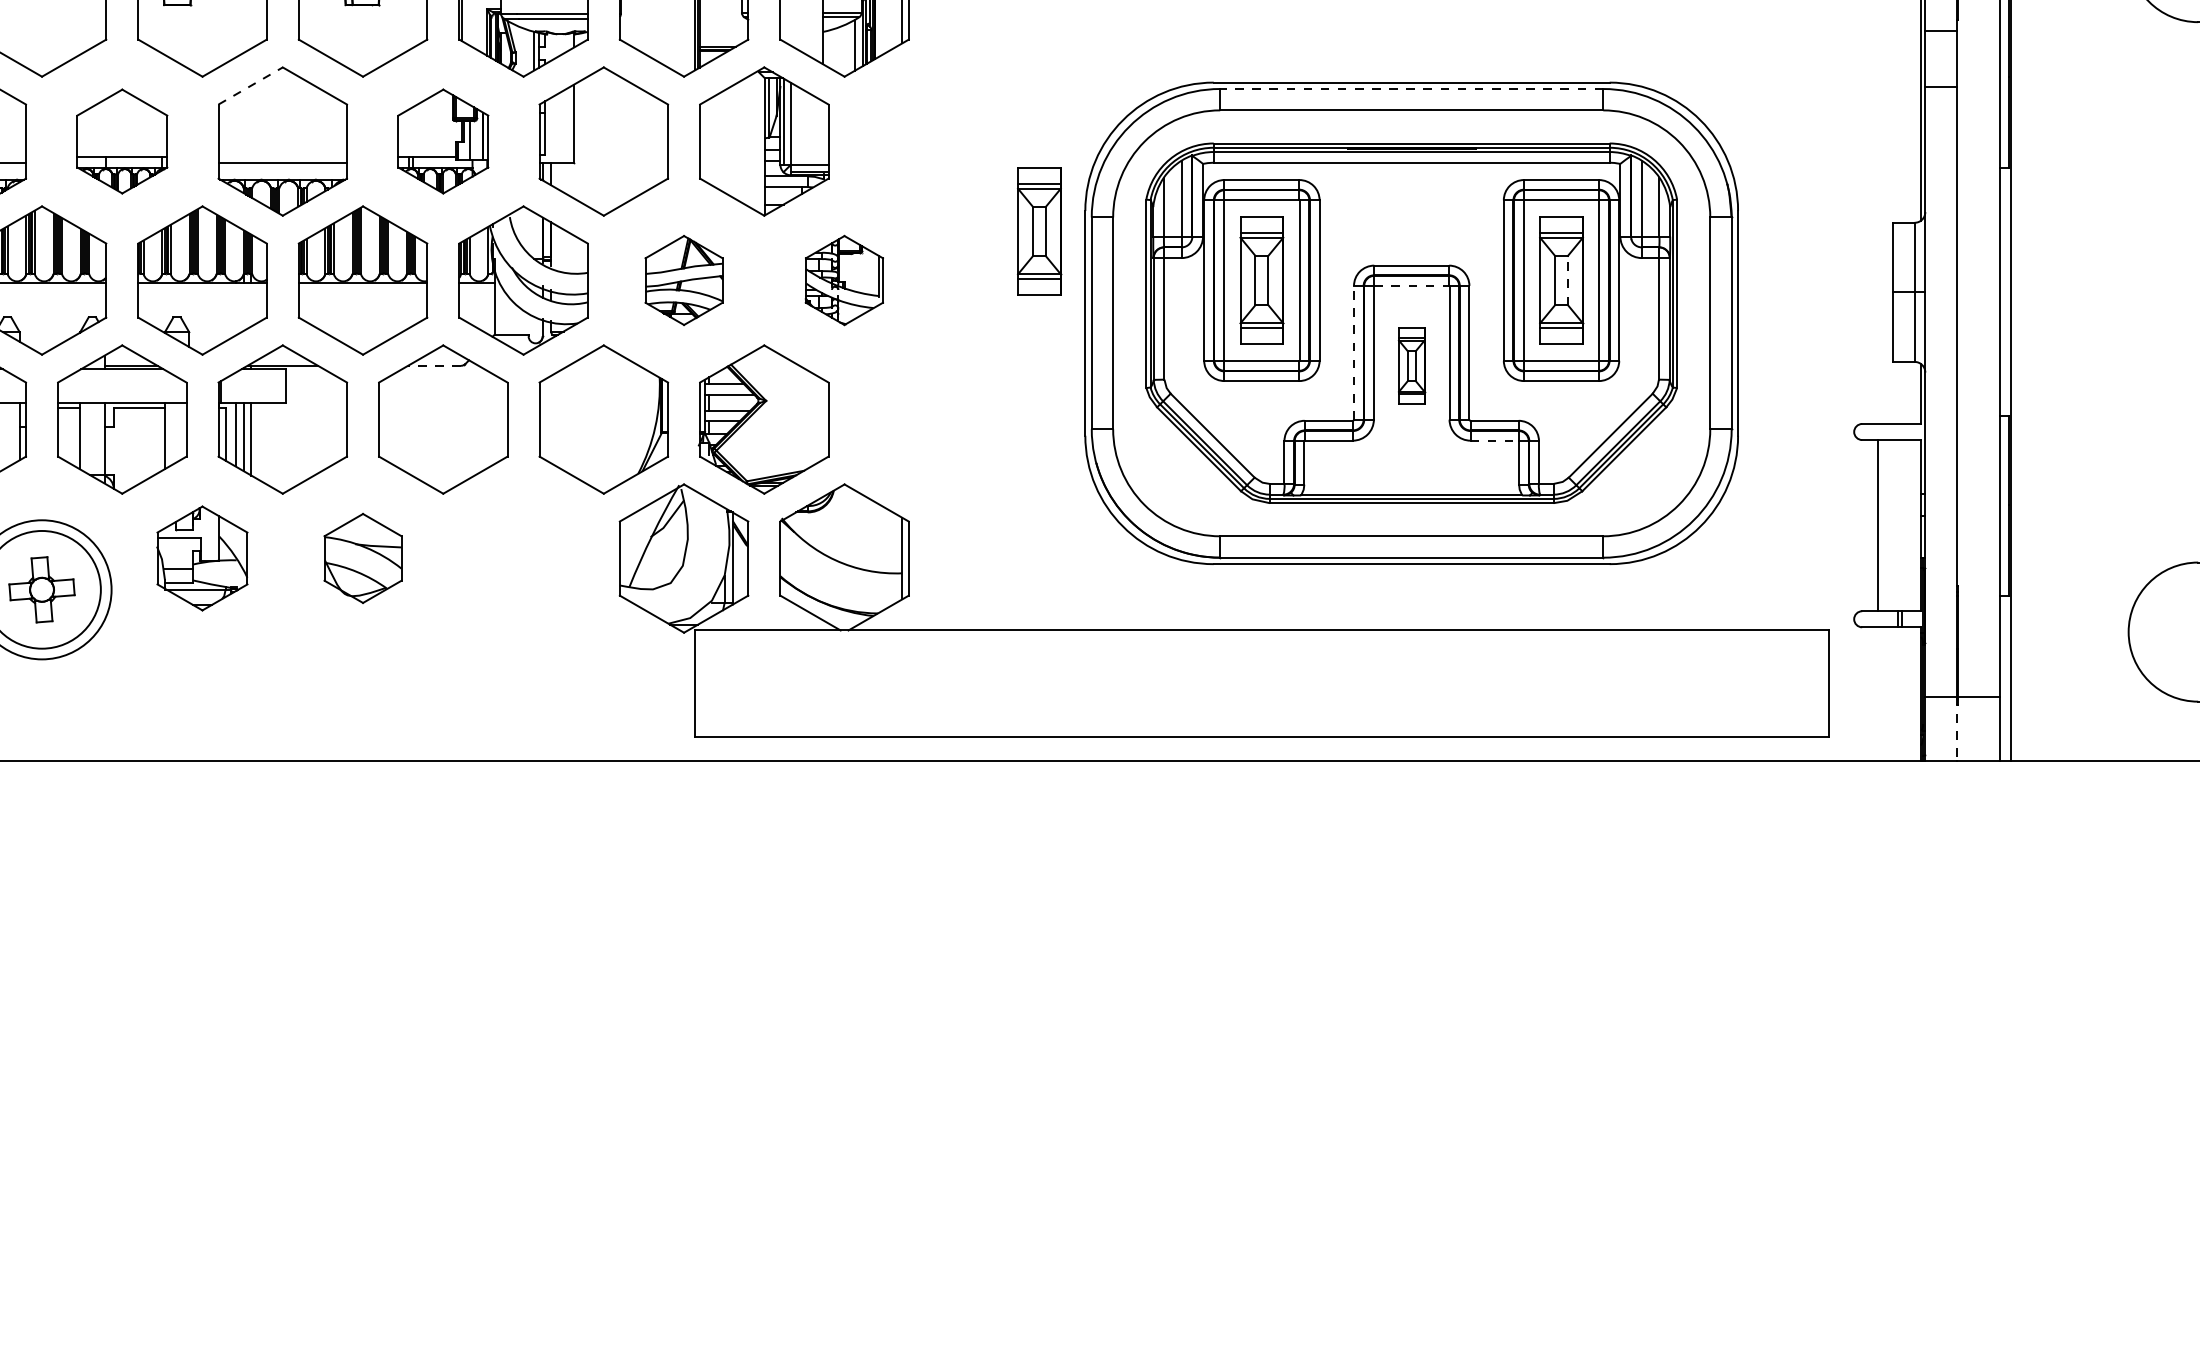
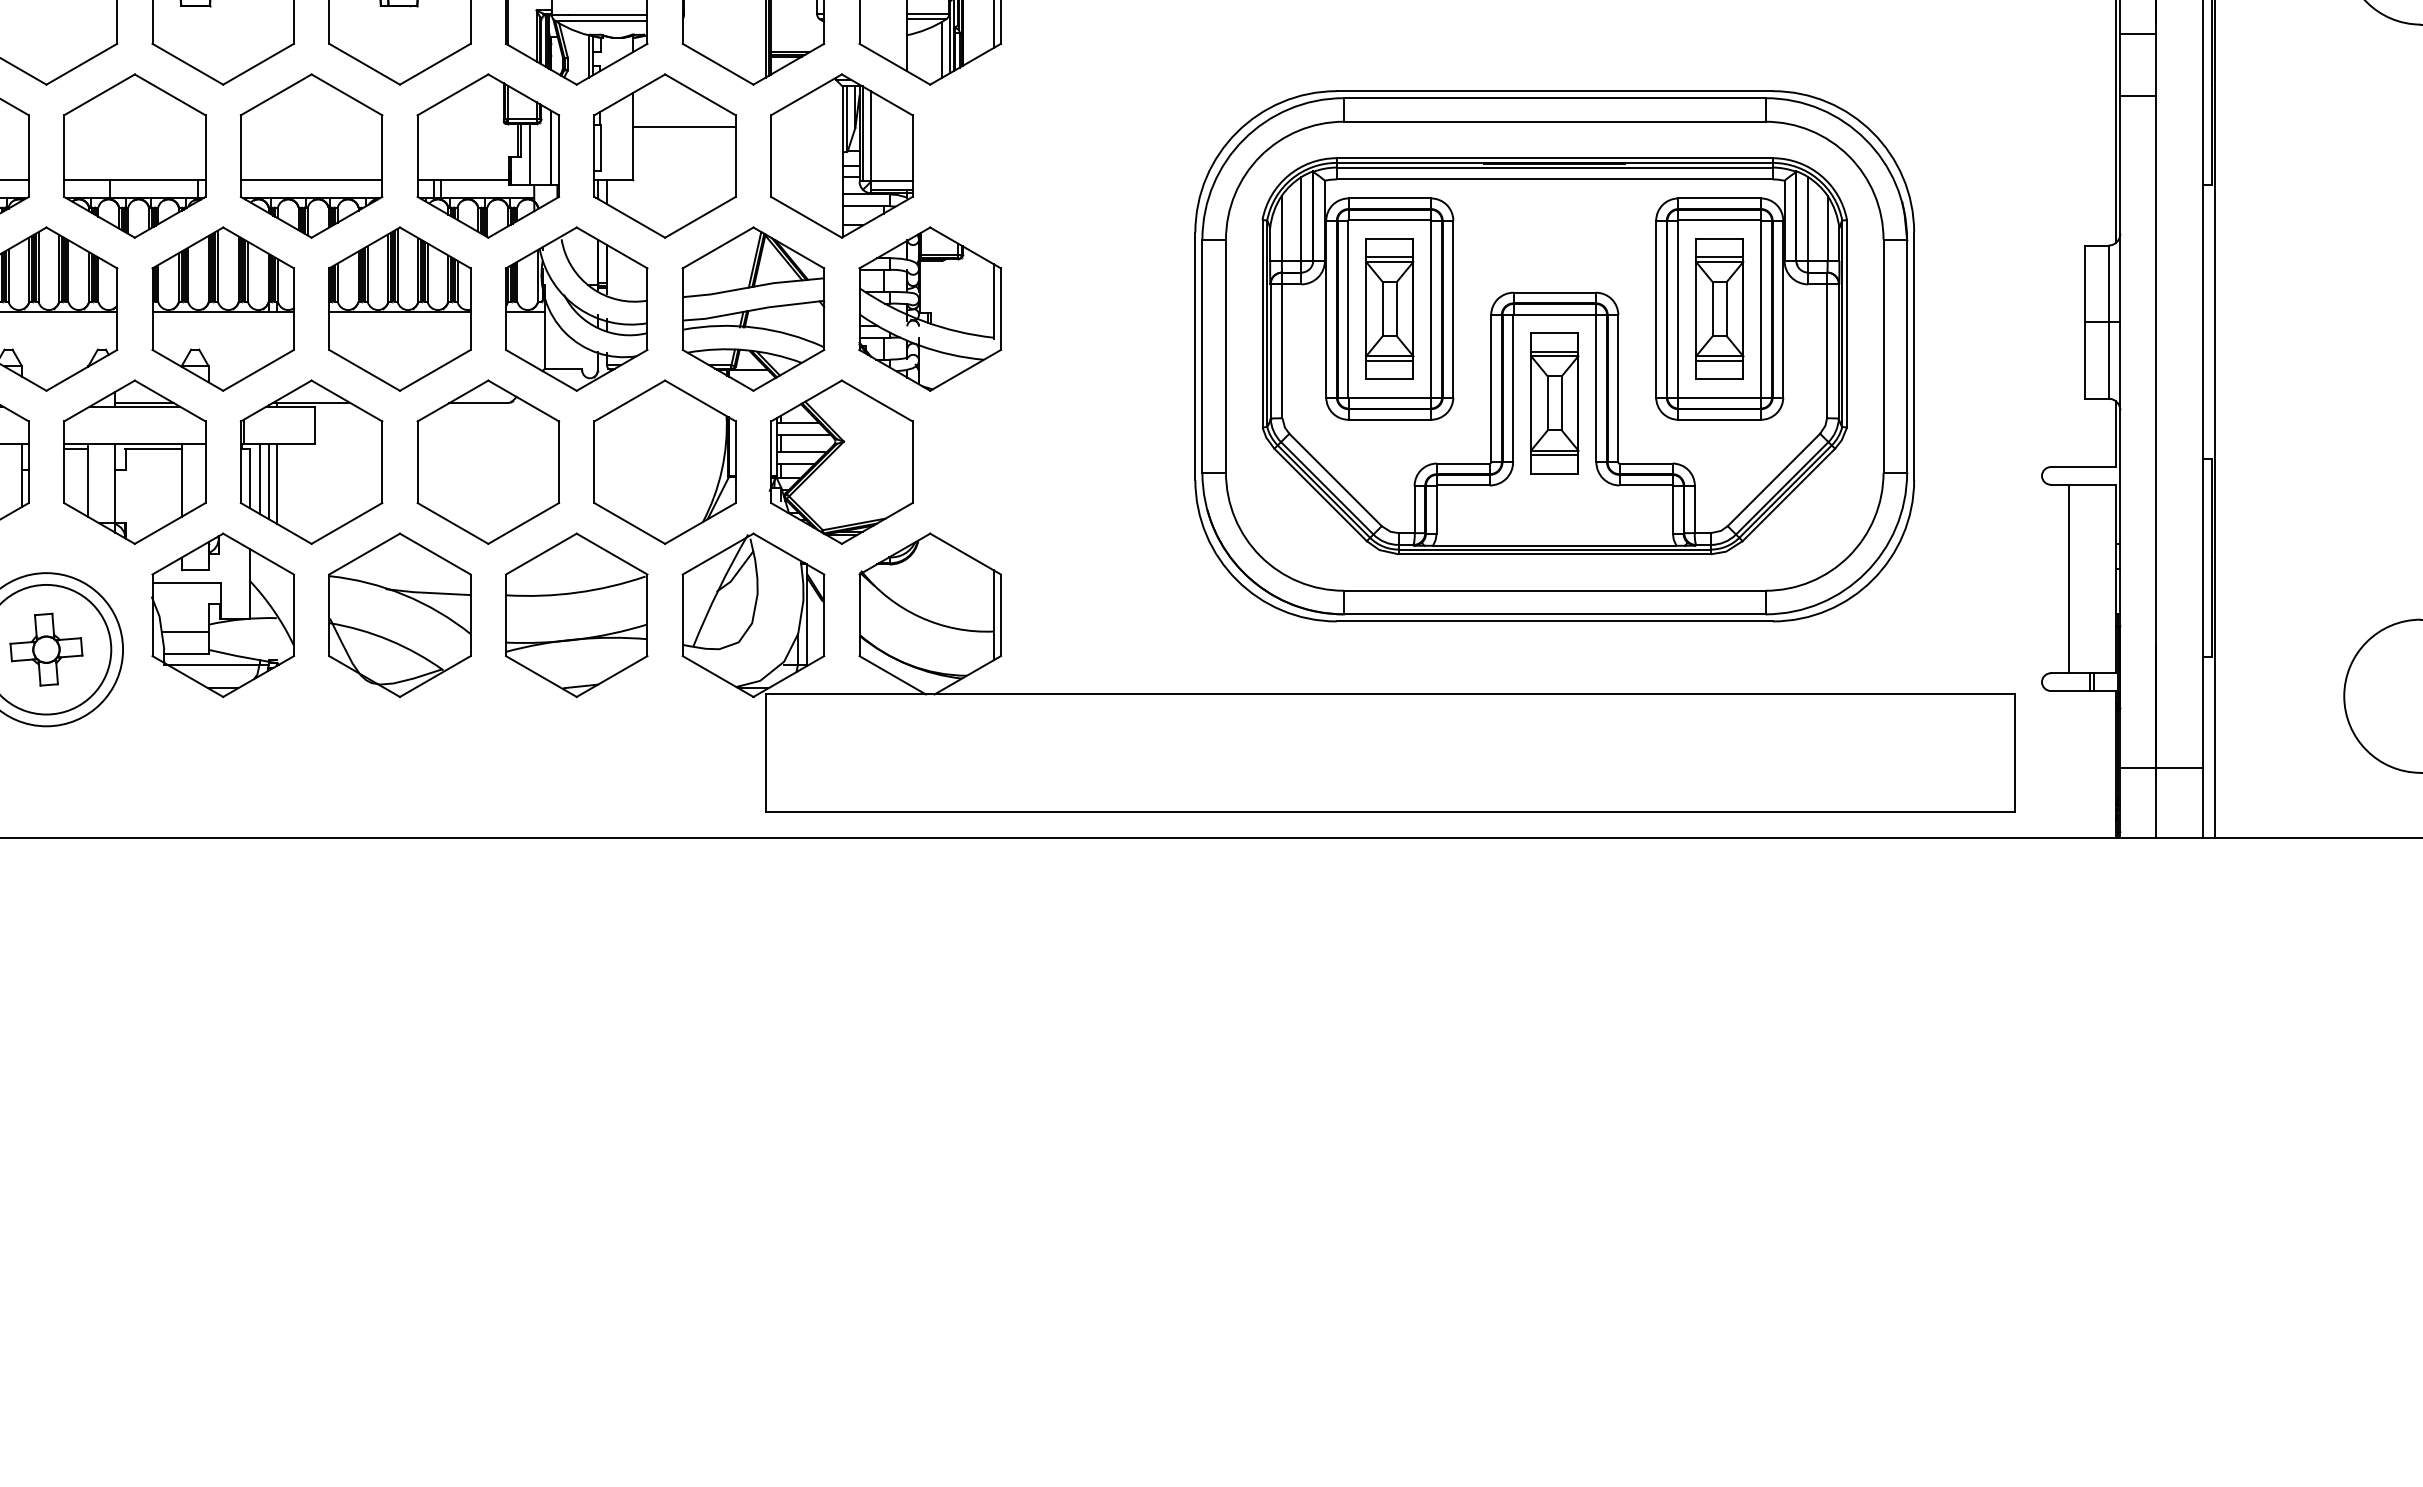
line: (250, 85) -> (276, 94), dashed -> solid
line: (1411, 89) -> (1554, 98), dashed -> solid
line: (620, 115) -> (683, 127), added
part: (121, 141) -> (134, 155), size x1.43
part: (443, 141) -> (488, 155), size x1.43
part: (1039, 230) -> (1144, 254), removed
part: (684, 279) -> (753, 308), size x1.67
part: (843, 279) -> (929, 308), size x1.67
line: (1567, 279) -> (1726, 308), dashed -> solid
line: (1412, 285) -> (1555, 314), dashed -> solid
line: (1354, 352) -> (1491, 388), dashed -> solid
line: (434, 366) -> (478, 403), dashed -> solid
part: (1411, 366) -> (1554, 403), size x1.67
line: (1495, 440) -> (1646, 485), dashed -> solid
part: (201, 557) -> (222, 614), size x1.43
part: (362, 557) -> (399, 614), size x1.67
part: (523, 558) -> (576, 615), added
line: (1957, 729) -> (2155, 803), dashed -> solid

